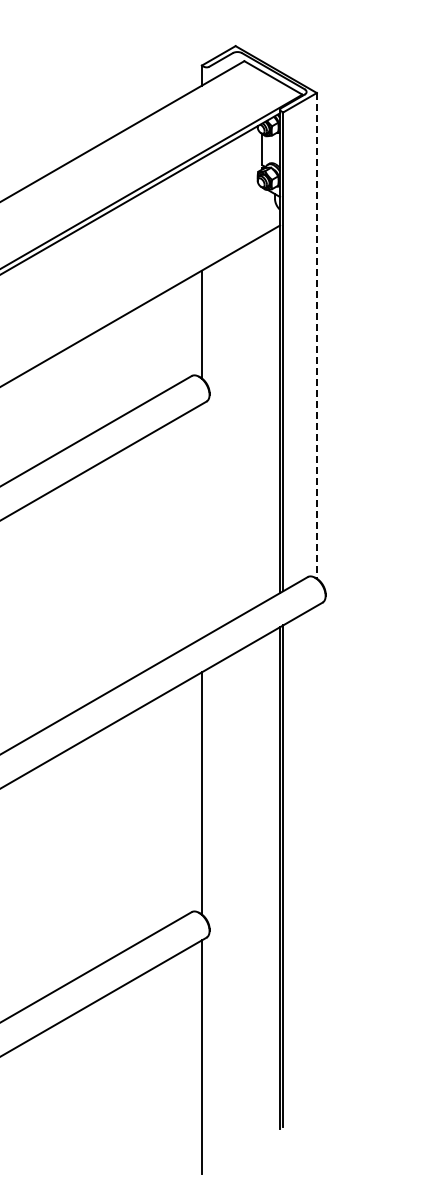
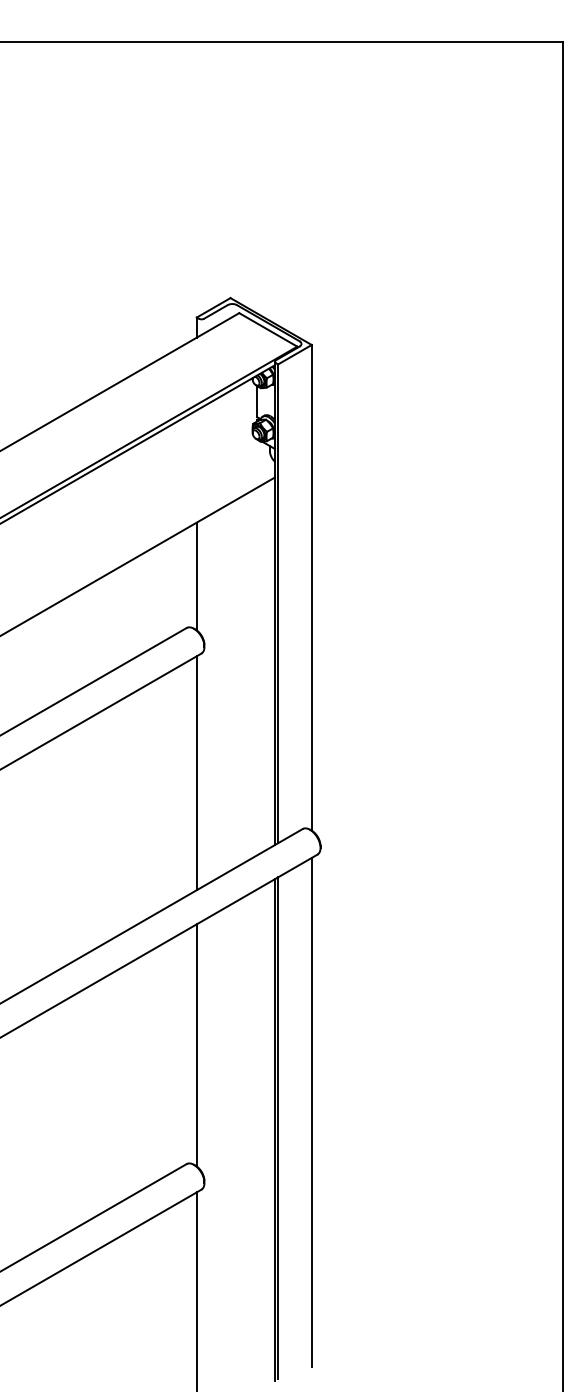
line: (316, 335) -> (311, 587), dashed -> solid
line: (201, 521) -> (196, 773), added
line: (316, 859) -> (311, 1111), added

